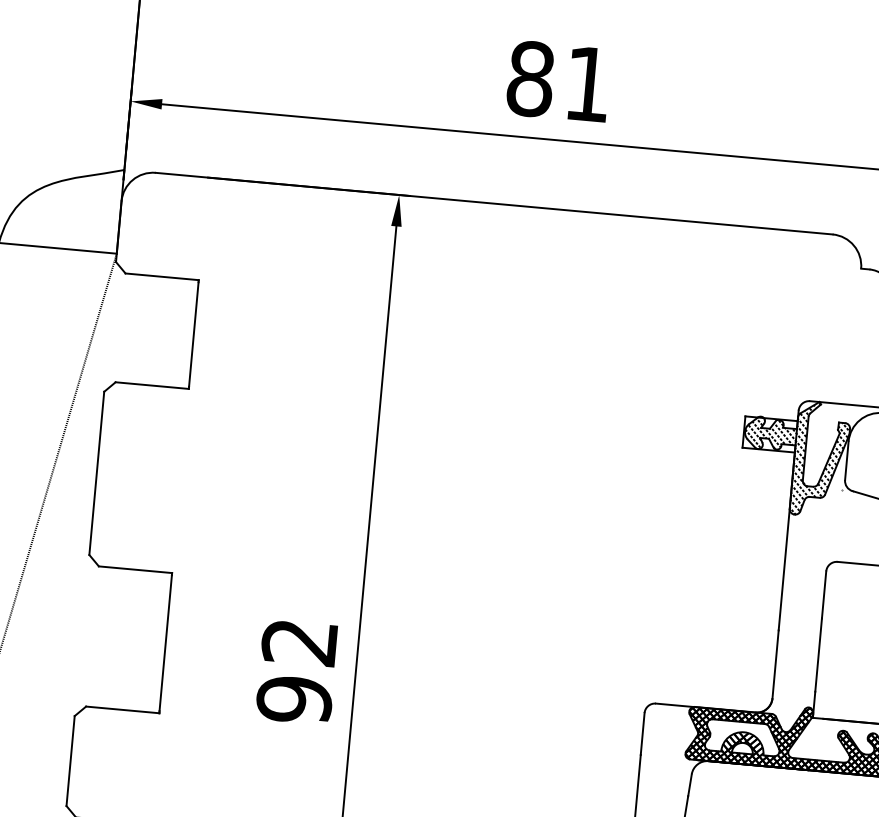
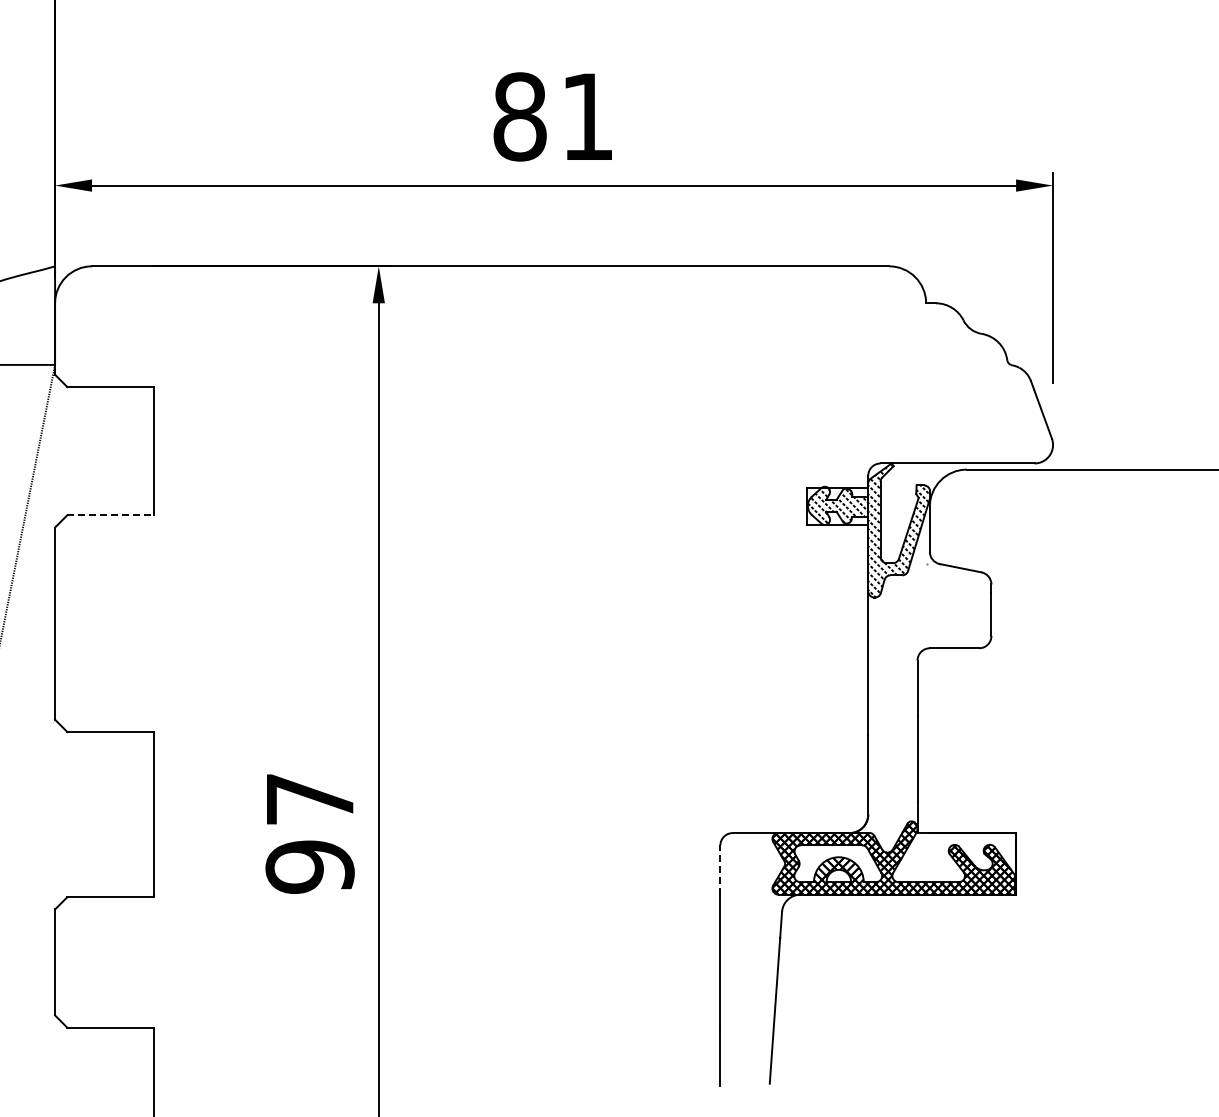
line: (153, 385) -> (111, 515), solid -> dashed
text: (299, 642) -> (309, 799), 92 -> 97
line: (642, 734) -> (720, 870), solid -> dashed

